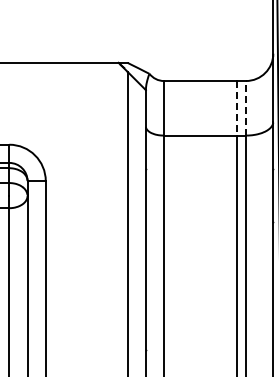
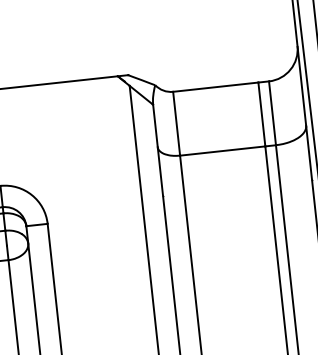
line: (246, 107) -> (272, 112), dashed -> solid
line: (236, 108) -> (261, 114), dashed -> solid

